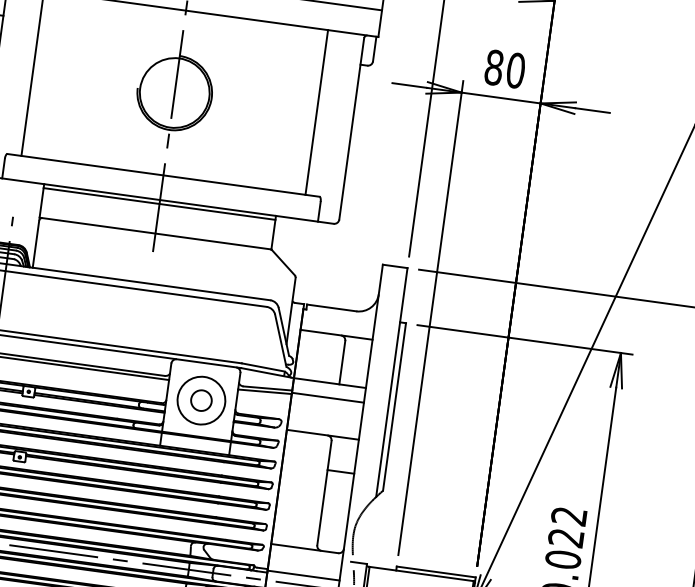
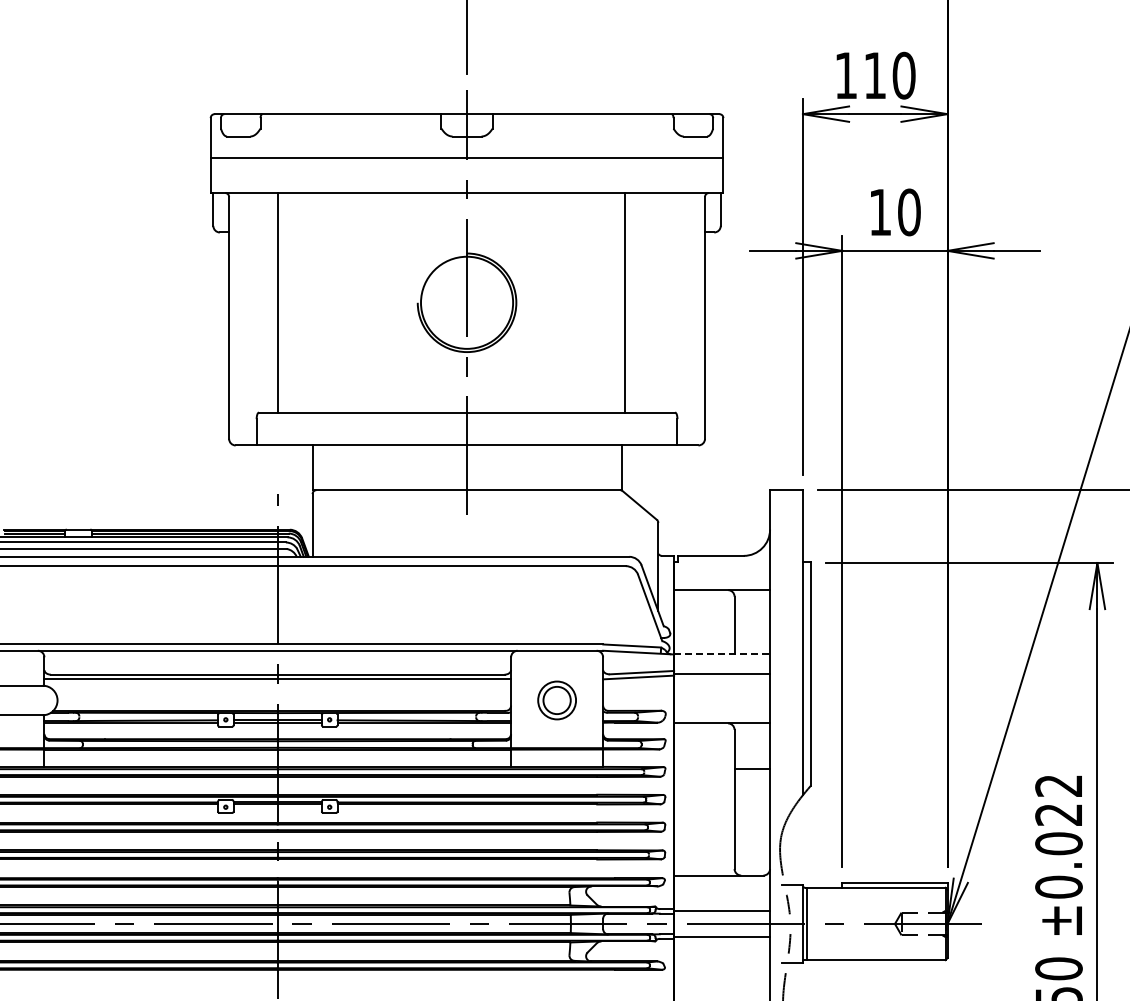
text: (494, 67) -> (880, 212), 80 -> 10
line: (316, 112) -> (625, 302), moved
line: (159, 203) -> (466, 450), removed
line: (330, 383) -> (722, 654), solid -> dashed
circle: (200, 400) -> (556, 700), size x0.6

